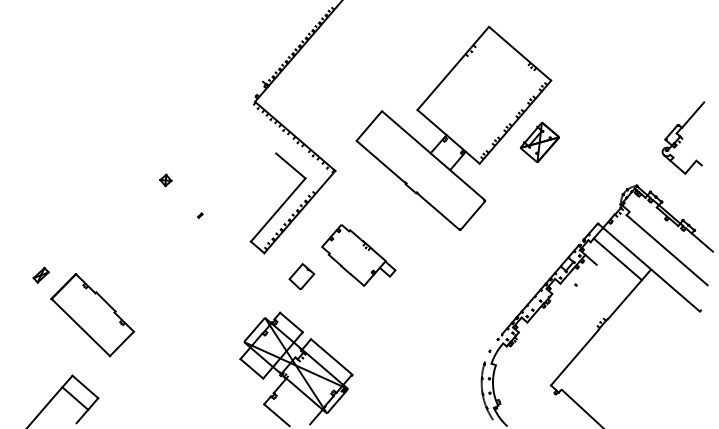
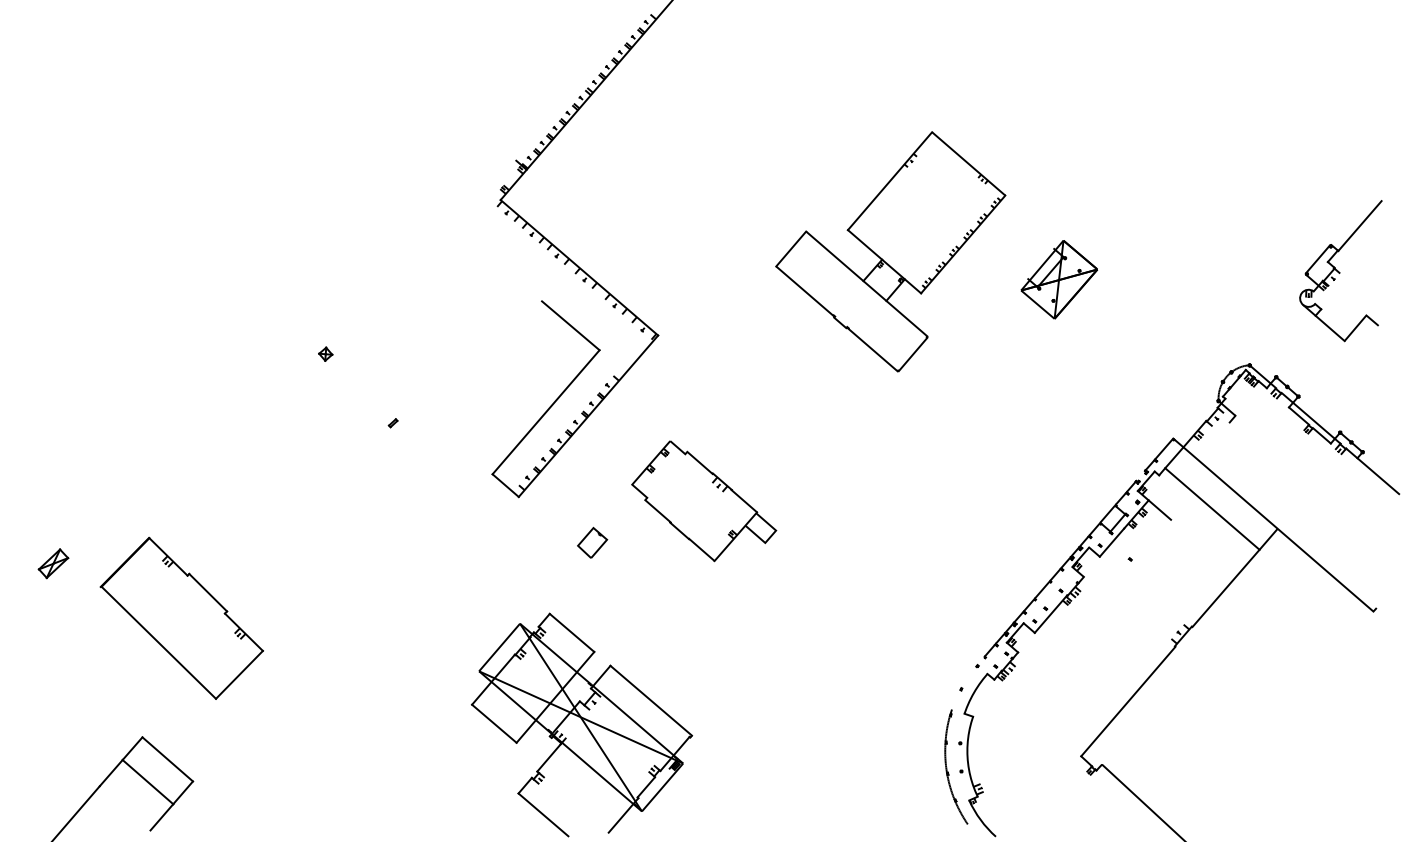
part: (453, 127) -> (889, 250), size x0.6
part: (165, 180) -> (324, 354), size x0.6
line: (666, 250) -> (1307, 491), removed
part: (40, 274) -> (52, 562), moved
part: (301, 276) -> (591, 542), size x0.6

